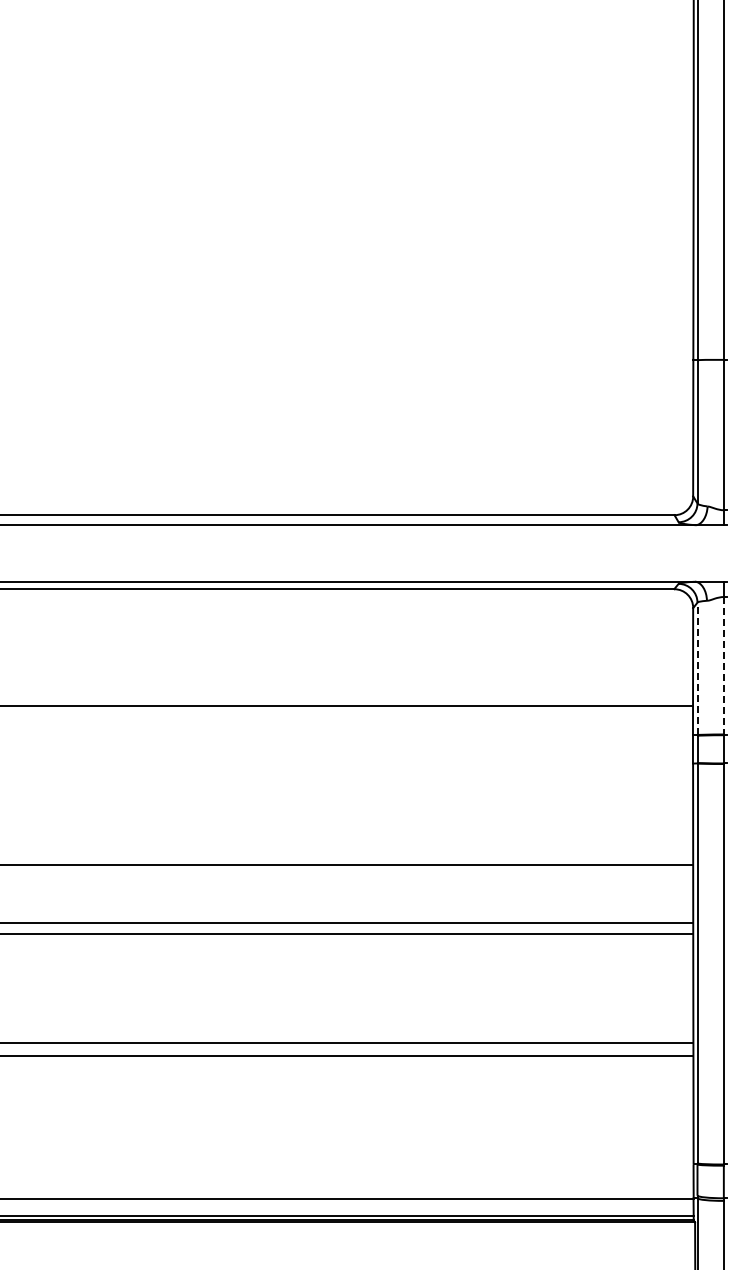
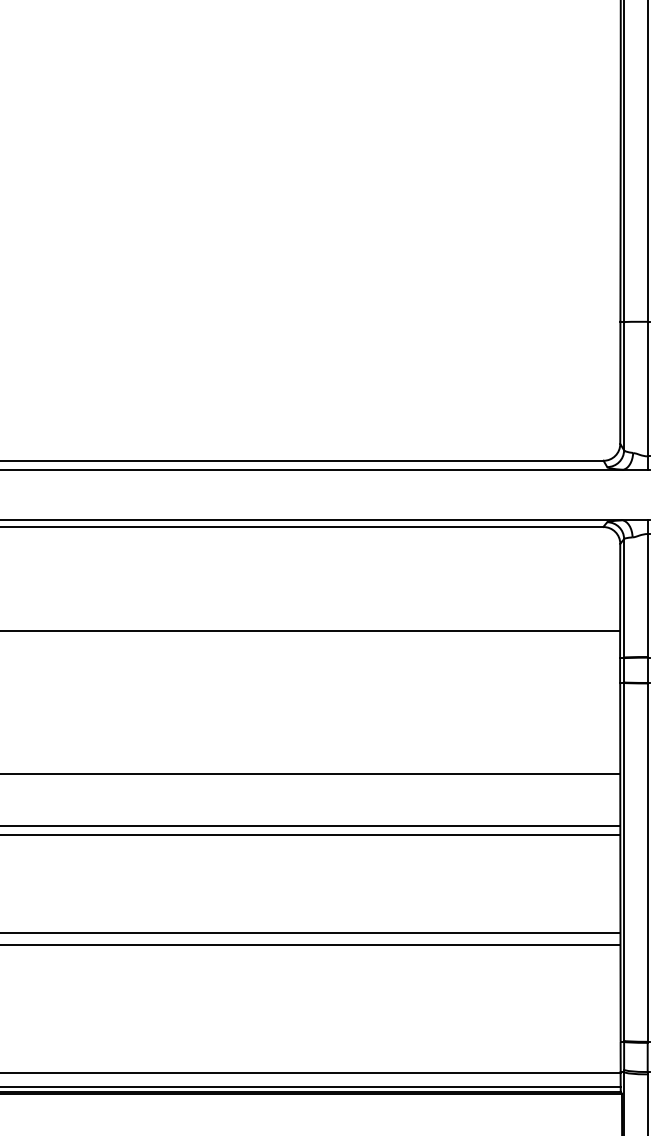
line: (723, 665) -> (647, 595), dashed -> solid
line: (697, 668) -> (624, 597), dashed -> solid

